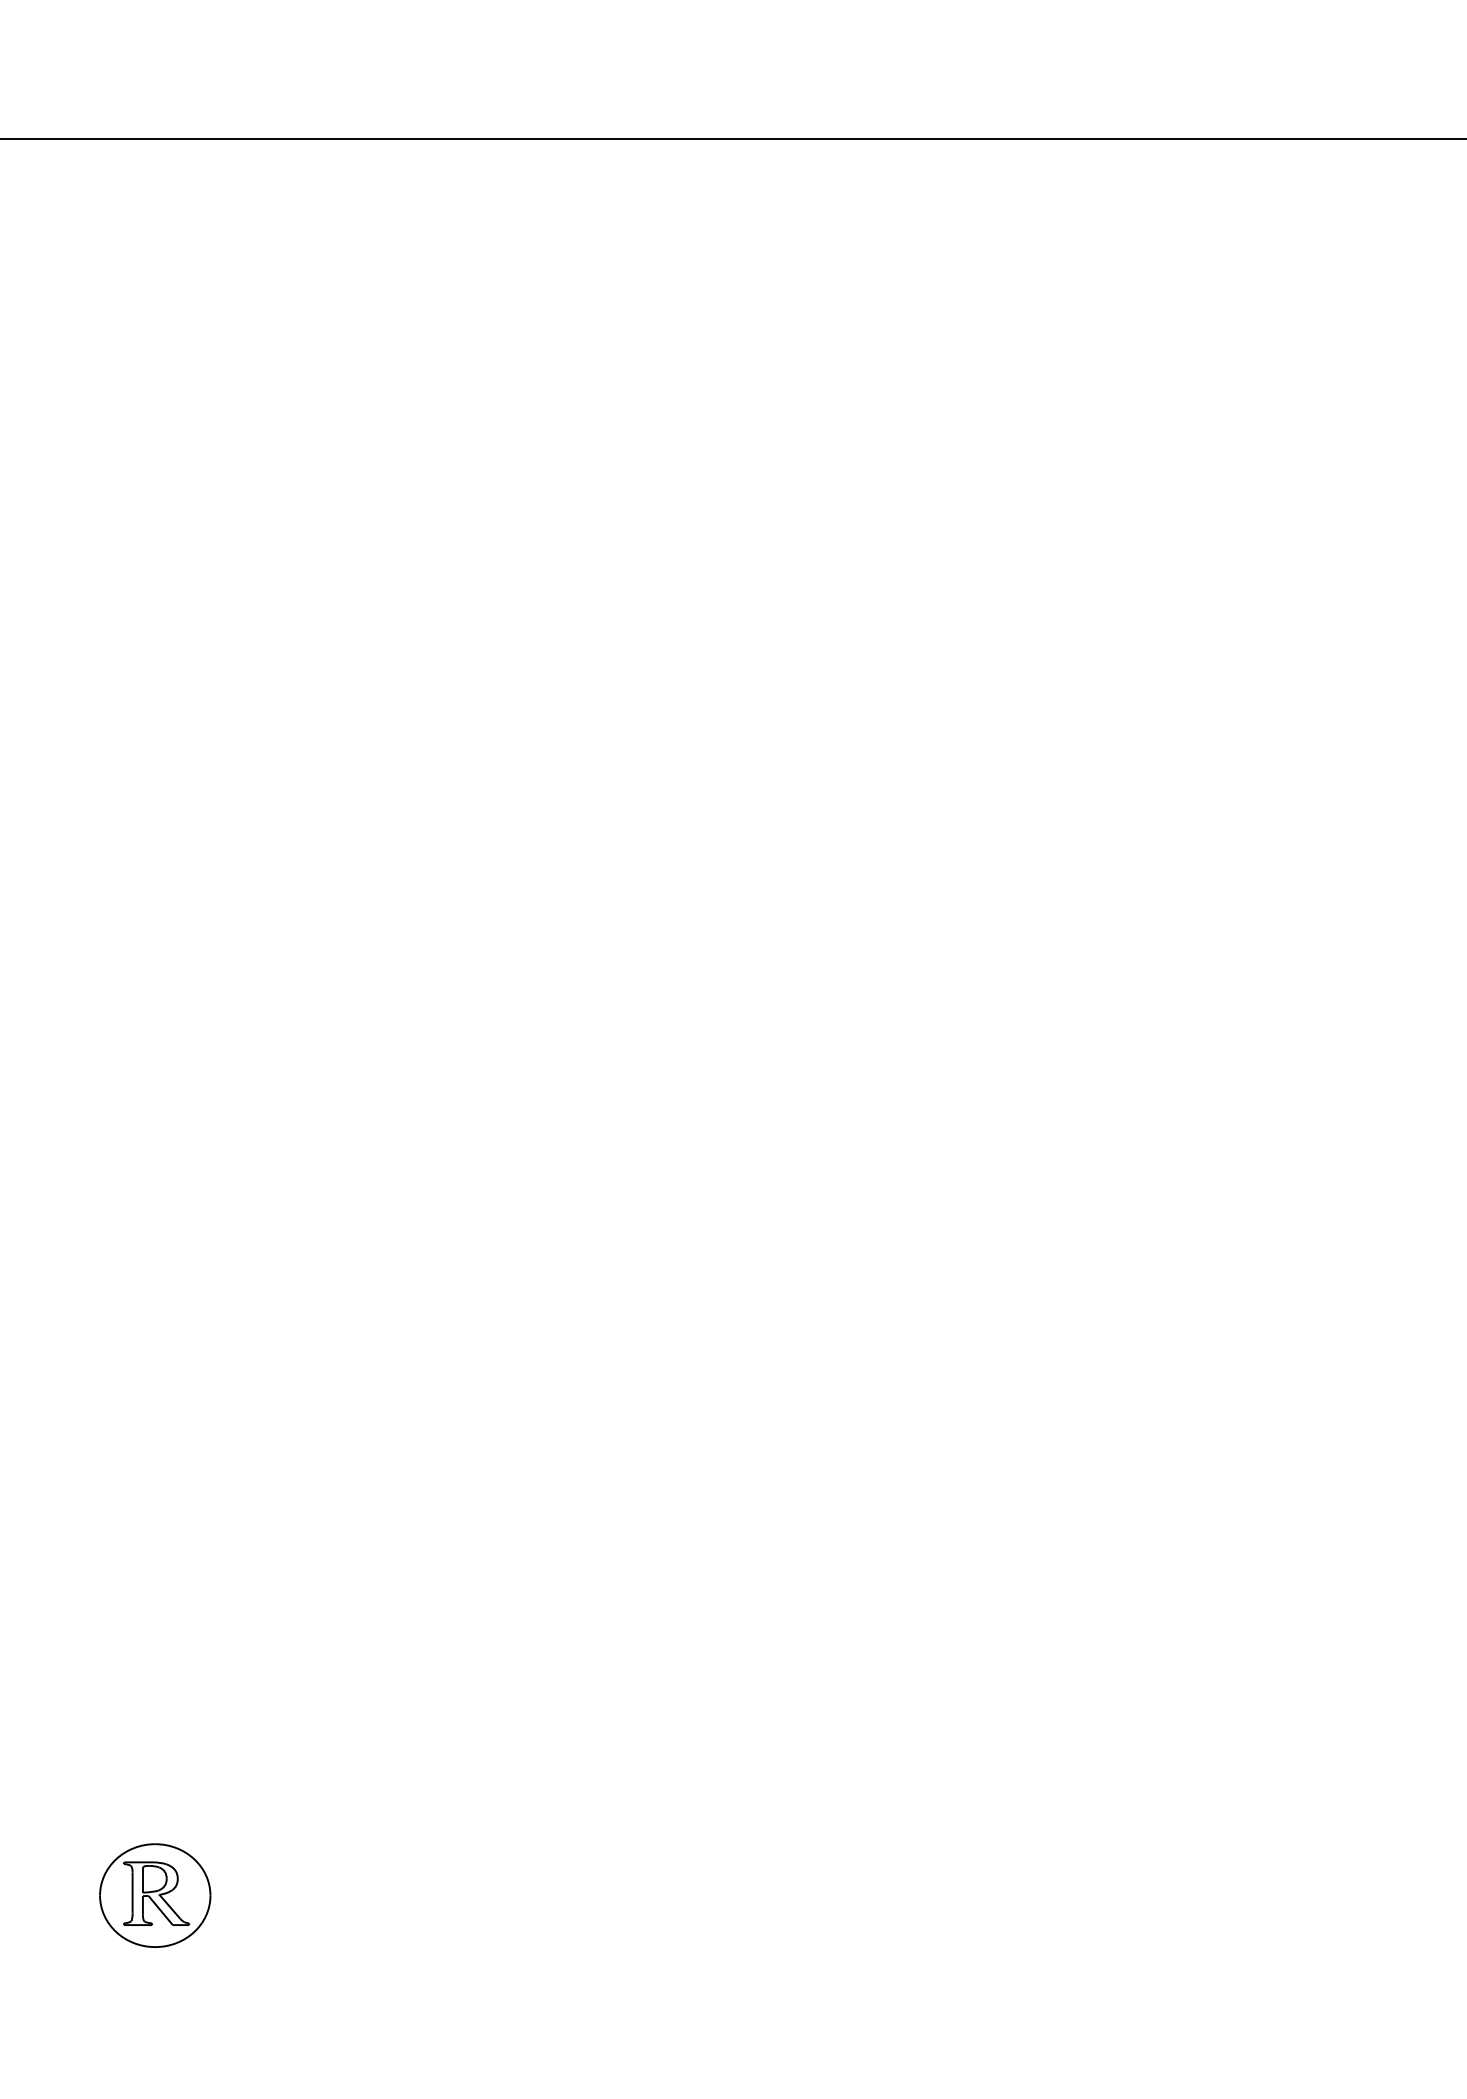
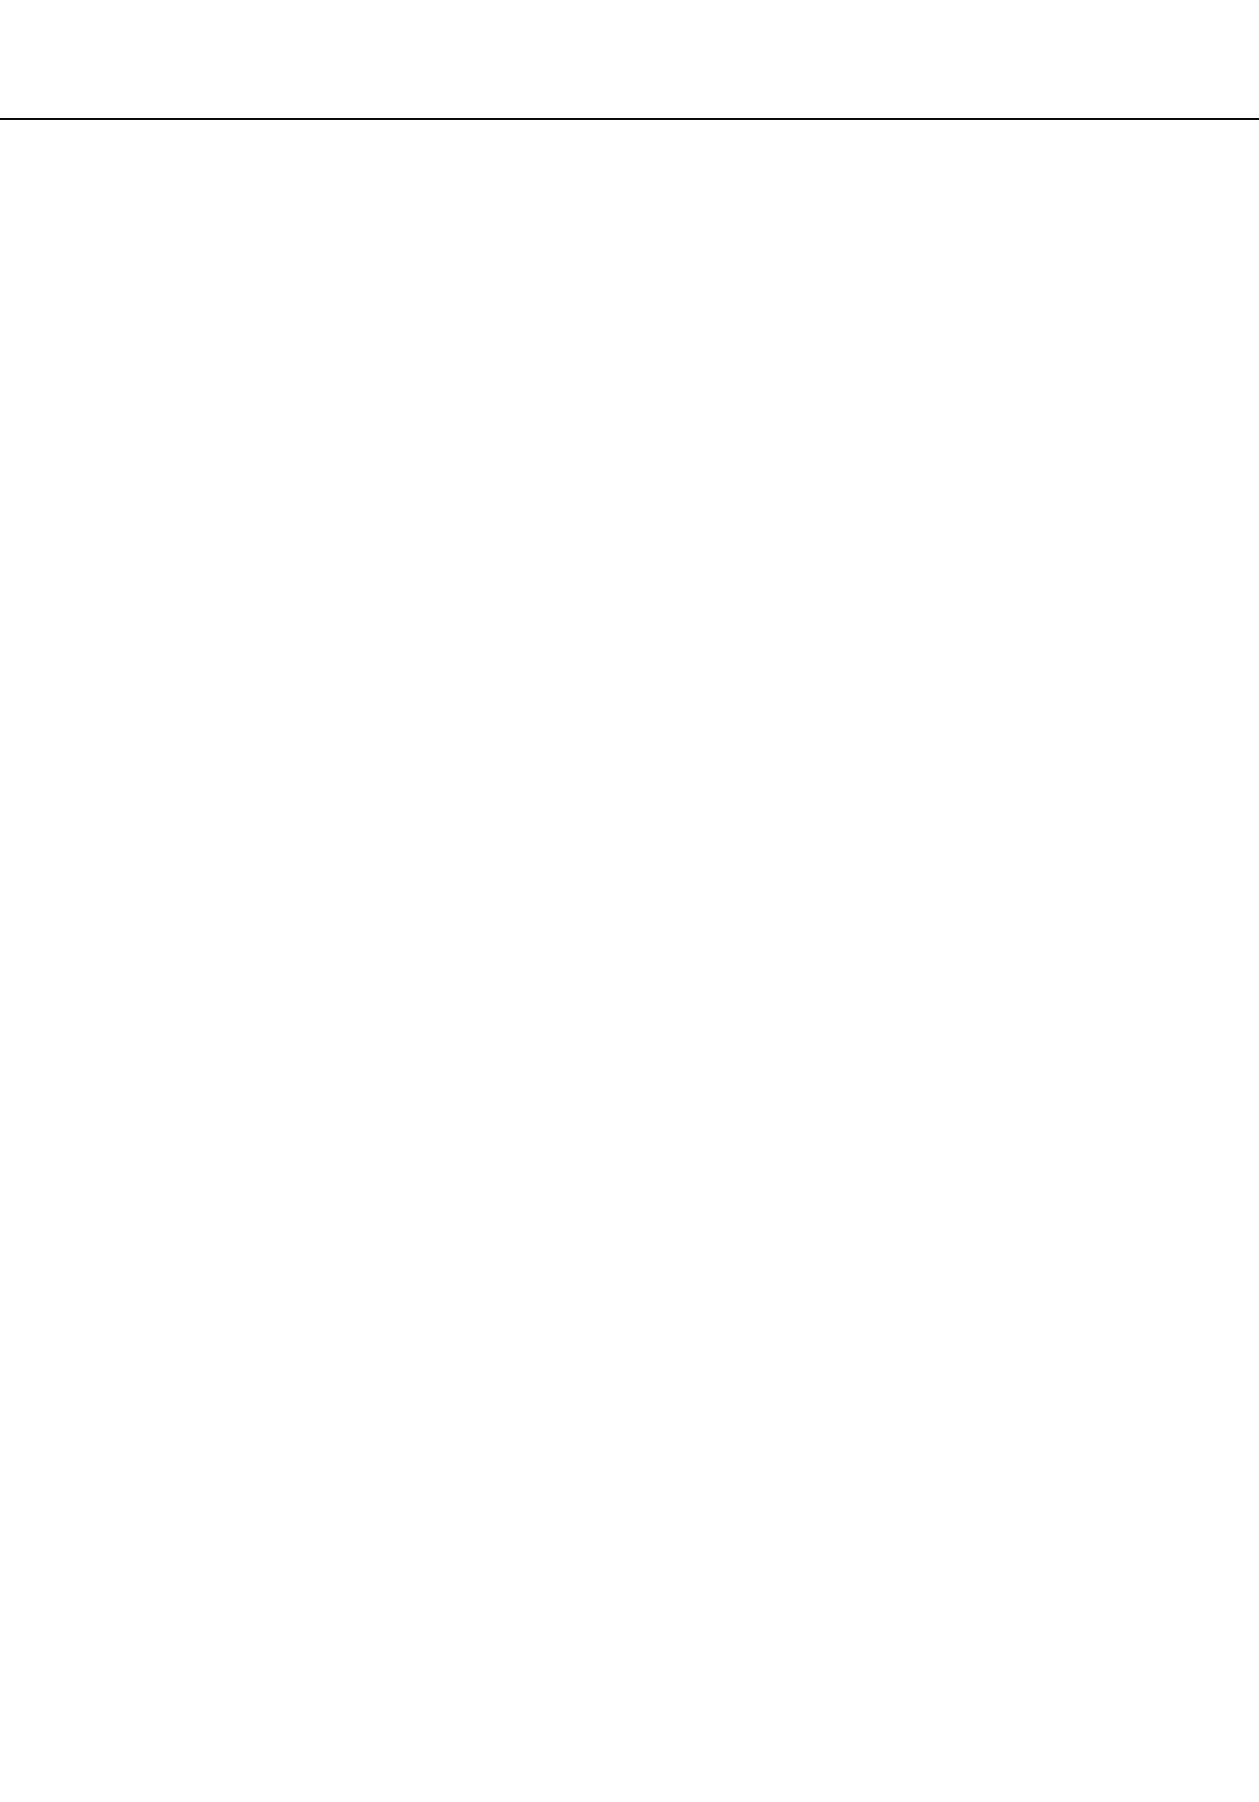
part: (154, 1895) -> (132, 1627), removed

